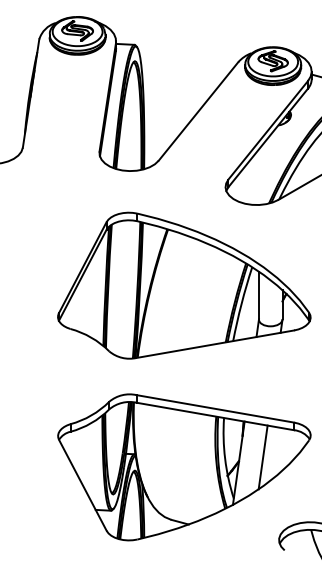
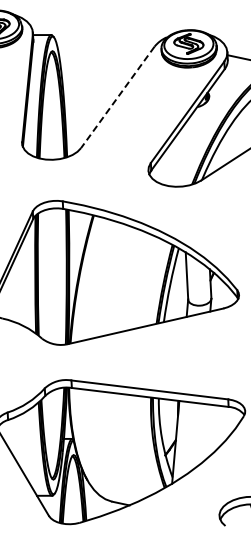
line: (198, 111) -> (117, 97), solid -> dashed
line: (262, 457) -> (198, 435), removed

